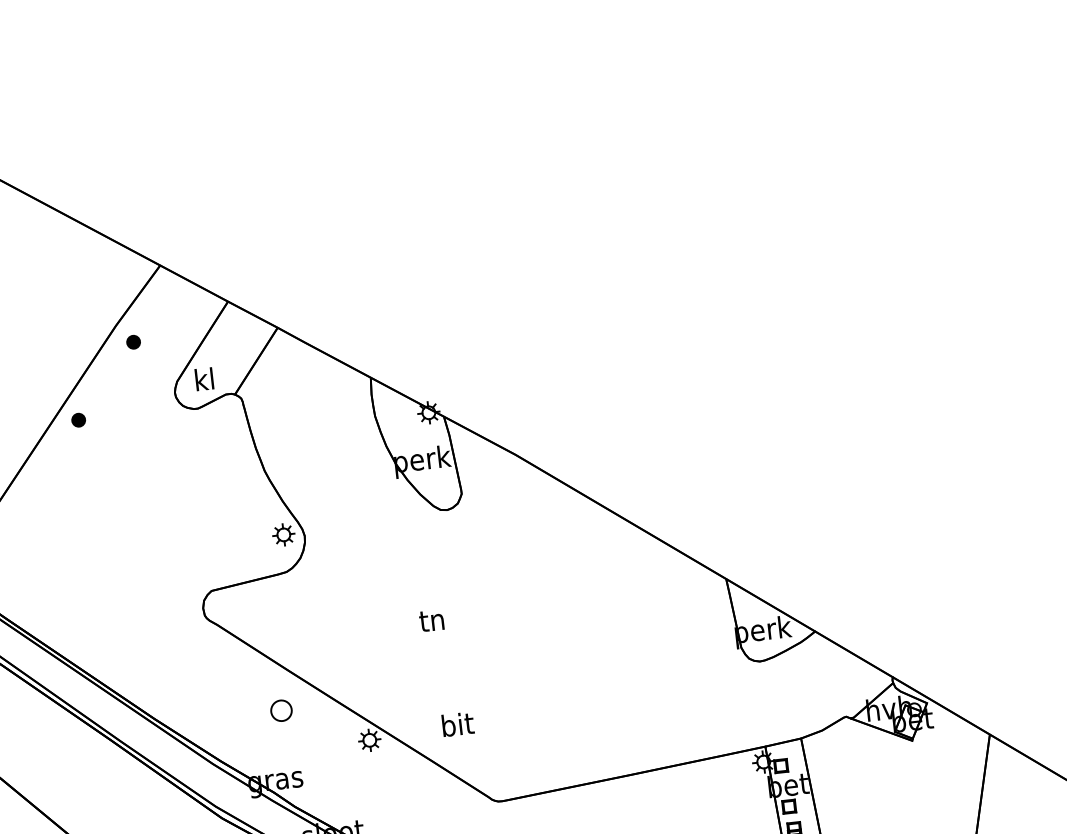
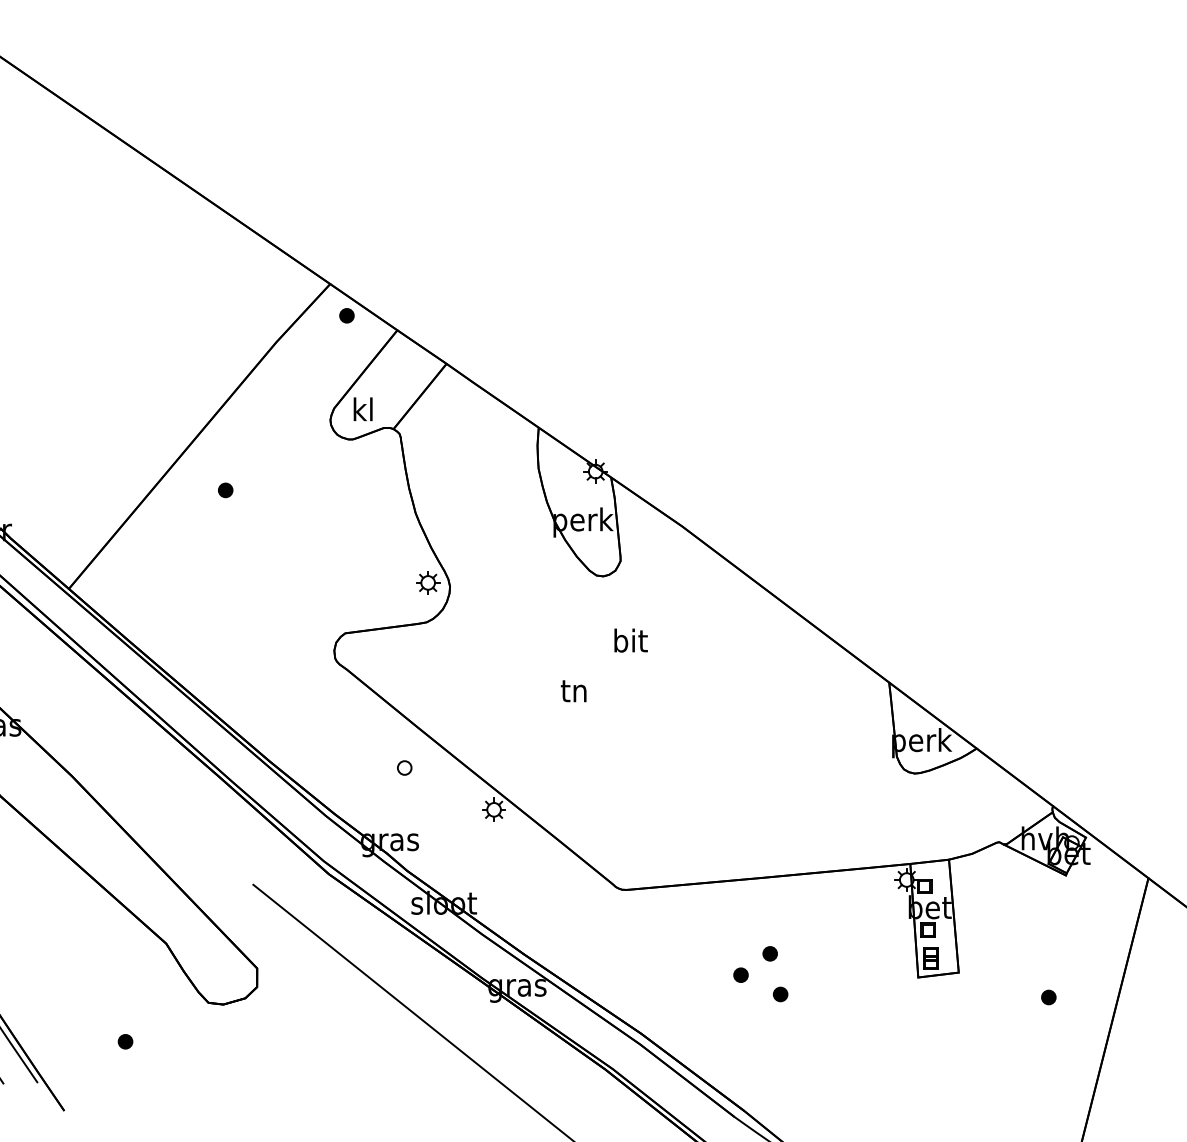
part: (133, 342) -> (346, 315), moved
part: (78, 420) -> (225, 490), moved
part: (281, 710) -> (404, 767), size x0.62
text: (457, 724) -> (630, 640), moved

